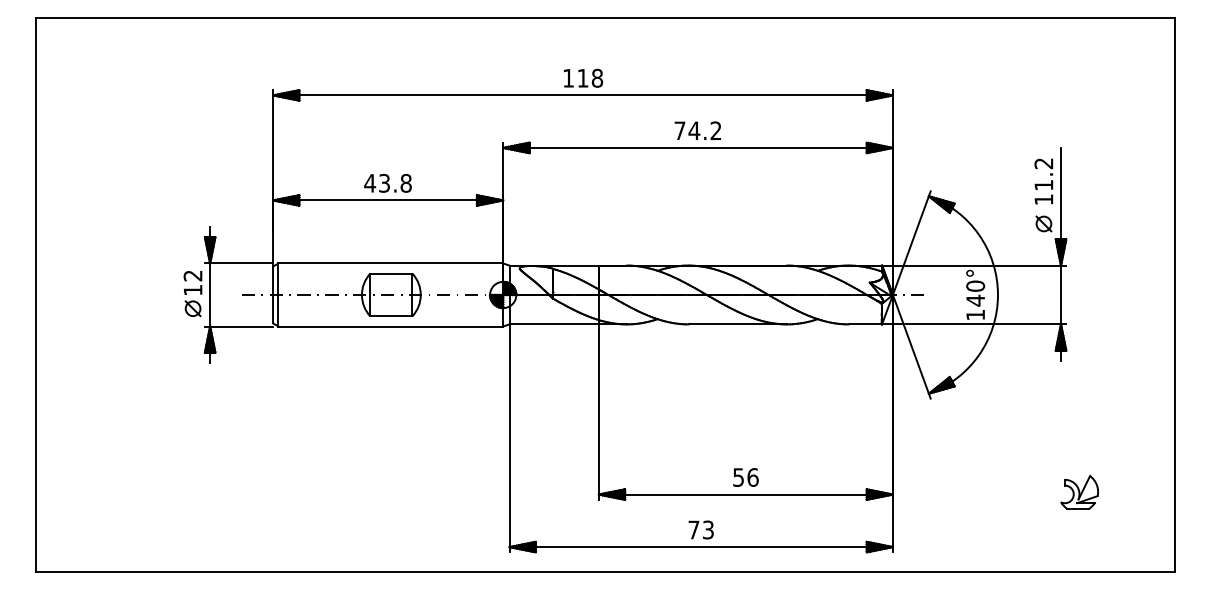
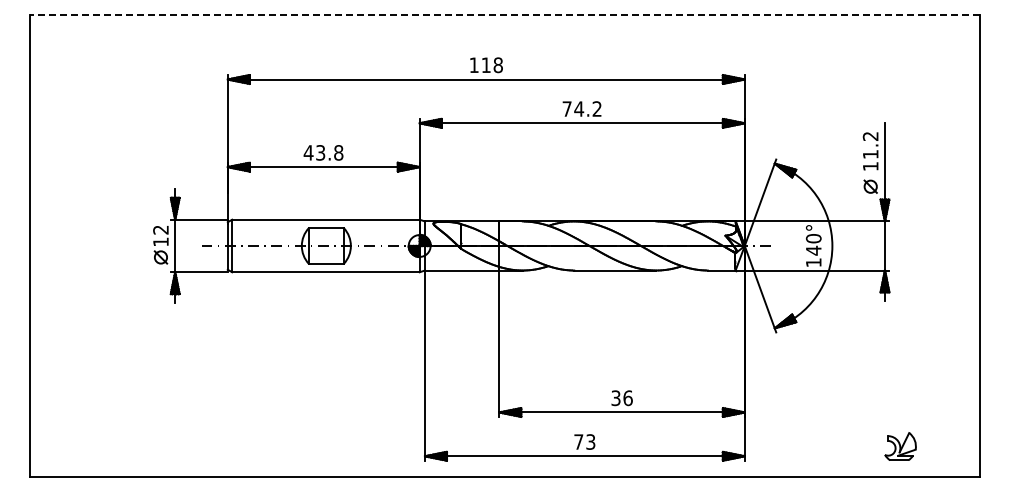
line: (606, 17) -> (505, 14), solid -> dashed
text: (739, 476) -> (616, 397), 56 -> 36
part: (1079, 492) -> (900, 446), moved

